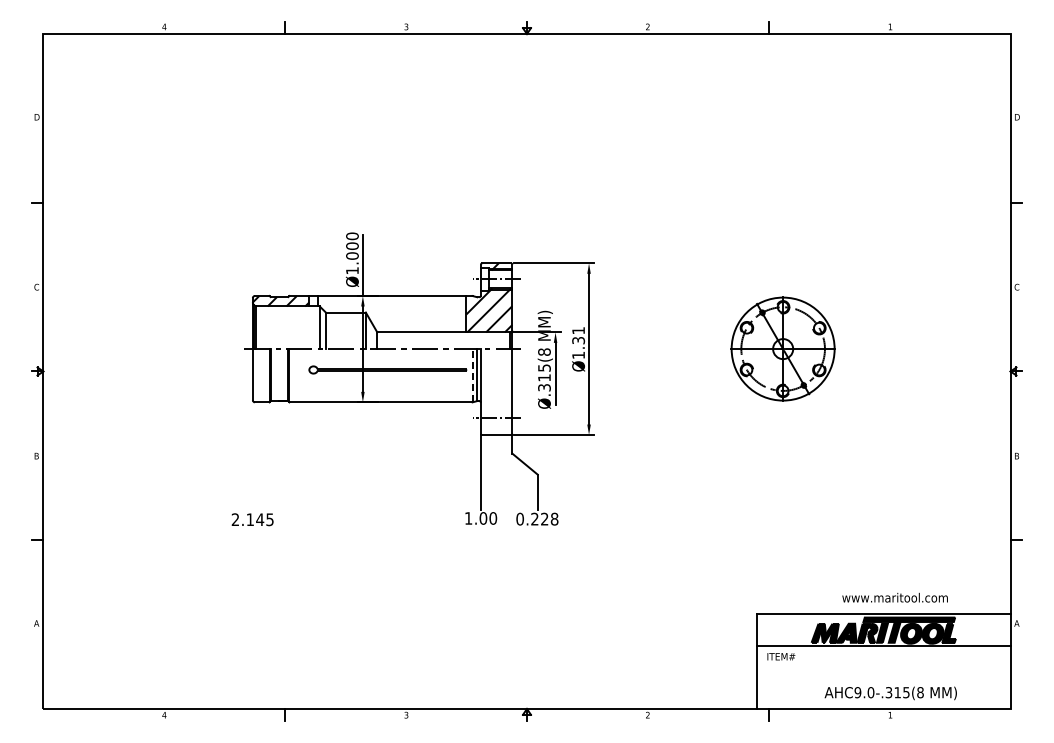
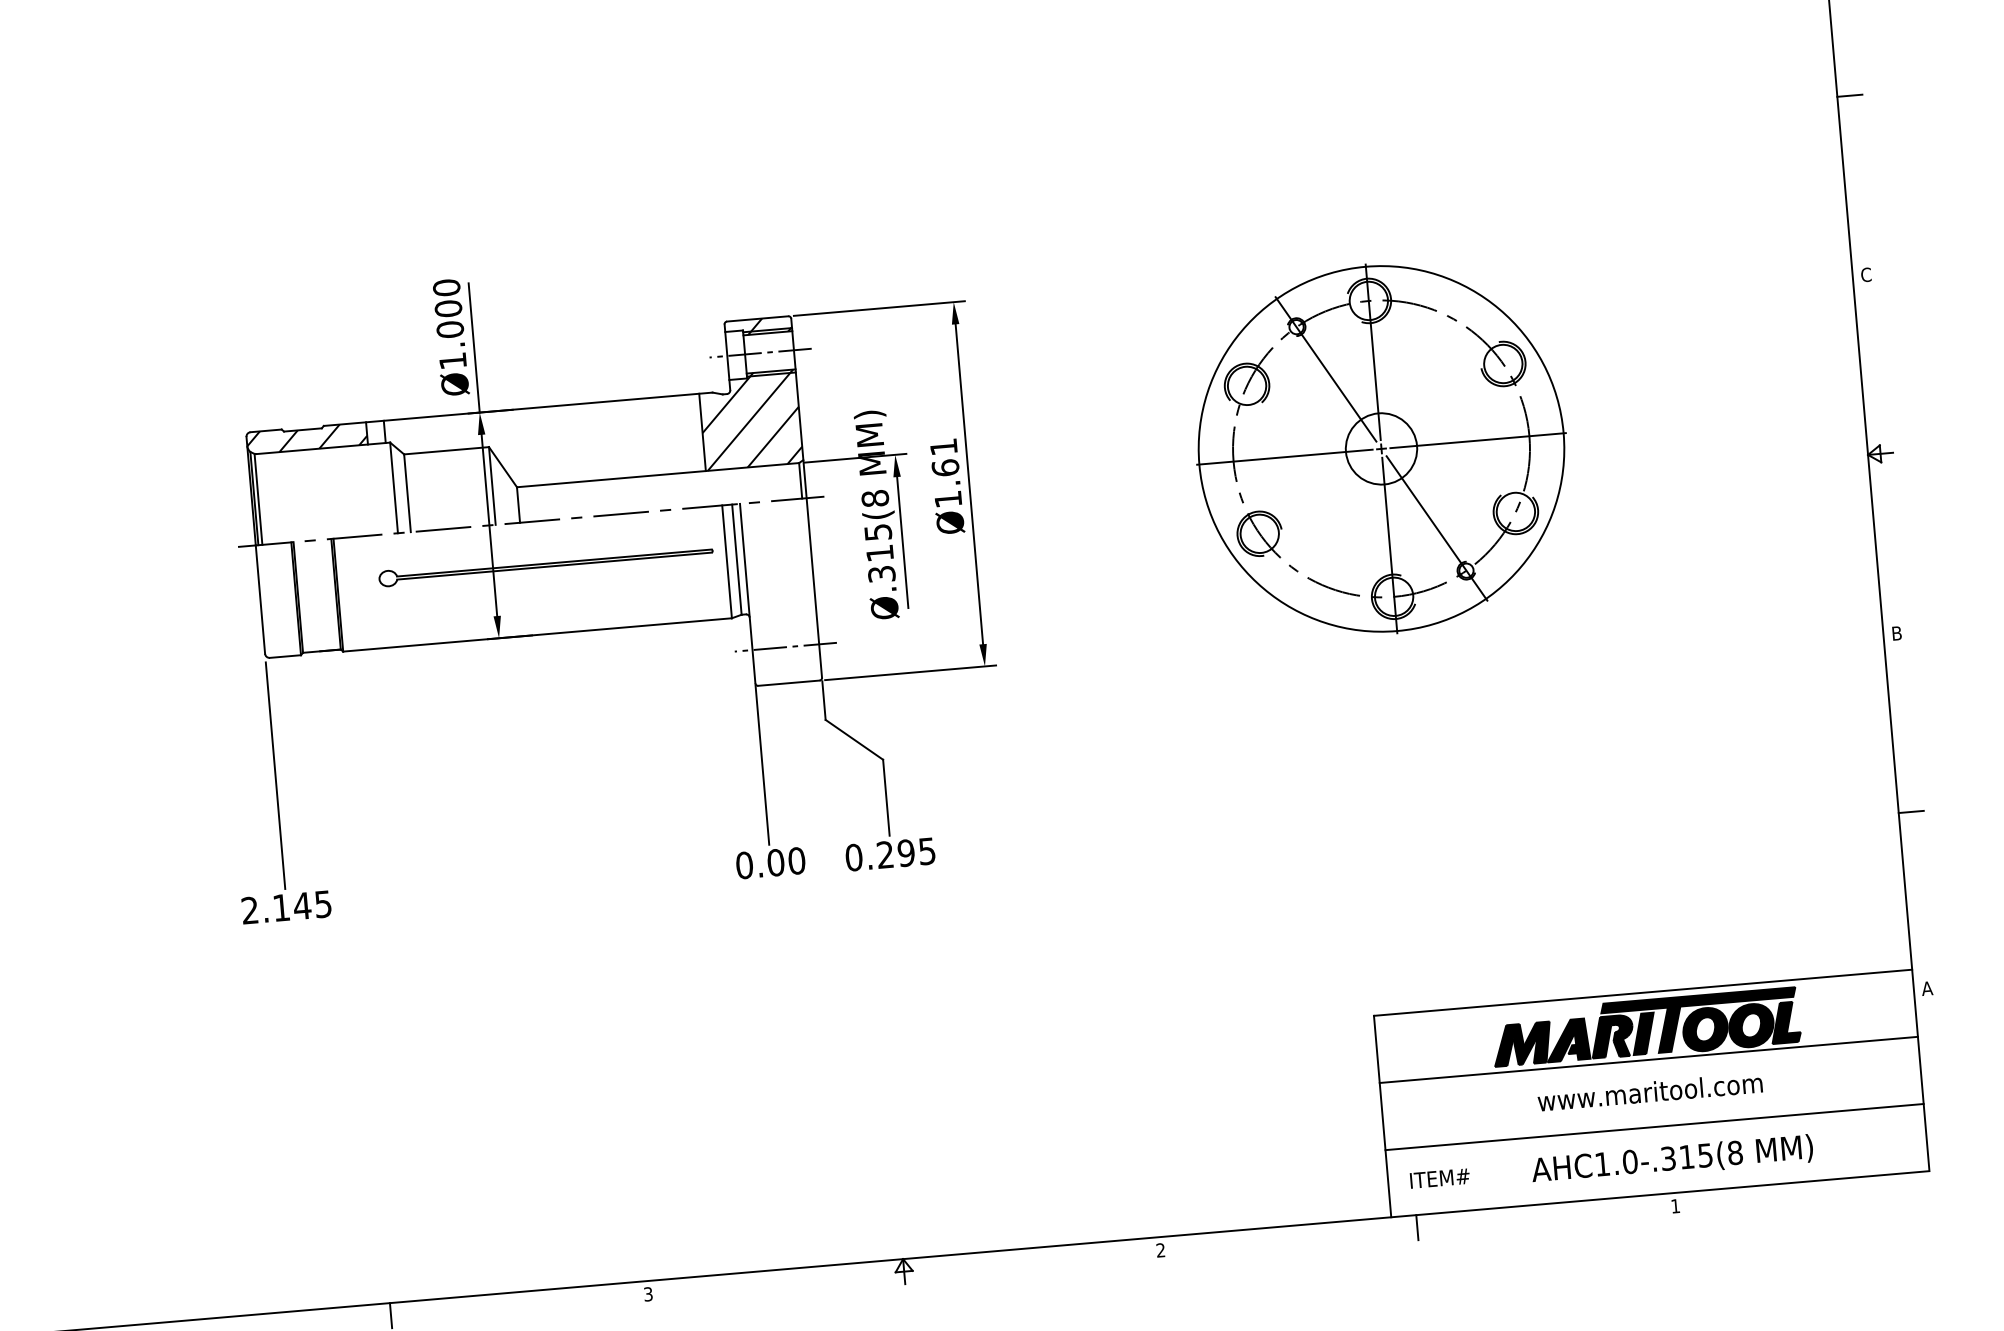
text: (578, 340) -> (945, 467), Ø1.31 -> Ø1.61
part: (782, 348) -> (1379, 447), size x1.67
line: (472, 375) -> (726, 561), dashed -> solid
line: (252, 457) -> (274, 775), added
text: (468, 518) -> (744, 865), 1.00 -> 0.00
text: (549, 518) -> (916, 850), 0.228 -> 0.295
text: (894, 597) -> (1648, 1091), moved
text: (781, 656) -> (1440, 1177), moved
line: (883, 677) -> (1654, 1127), added
text: (857, 692) -> (1601, 1164), AHC9.0-.315(8 -> AHC1.0-.315(8

